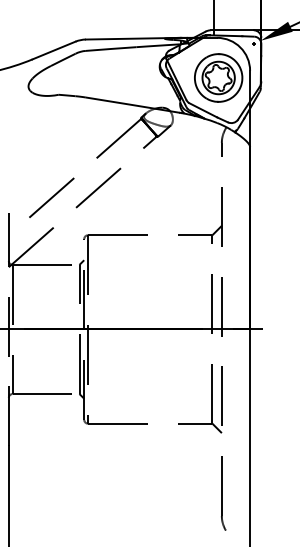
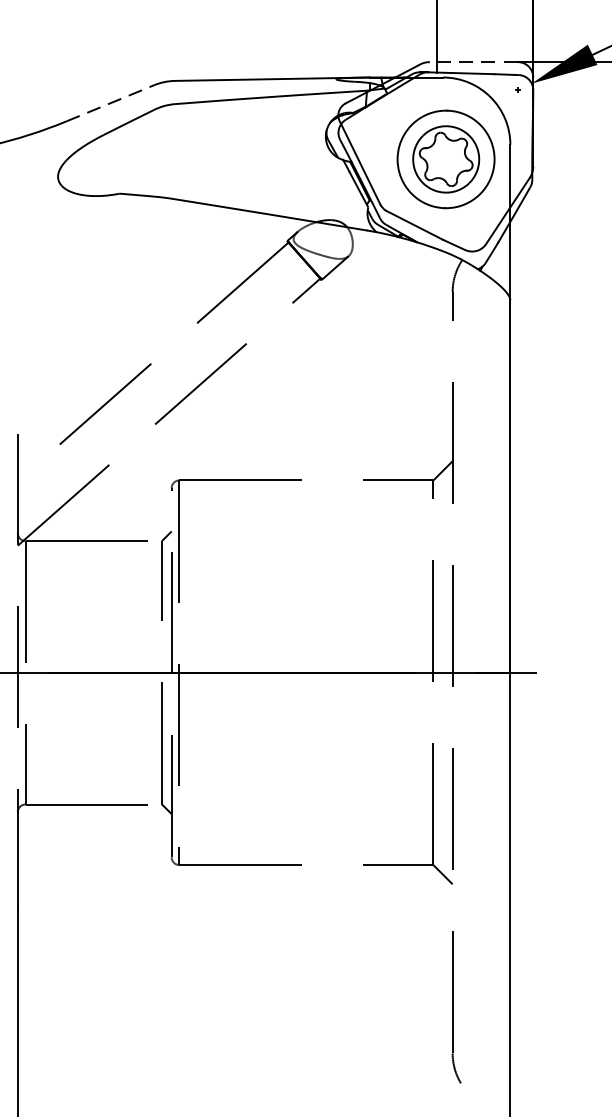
line: (232, 30) -> (474, 62), solid -> dashed
line: (54, 50) -> (111, 103), solid -> dashed

